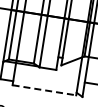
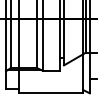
line: (44, 90) -> (51, 92), dashed -> solid

